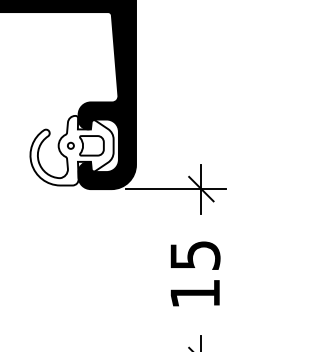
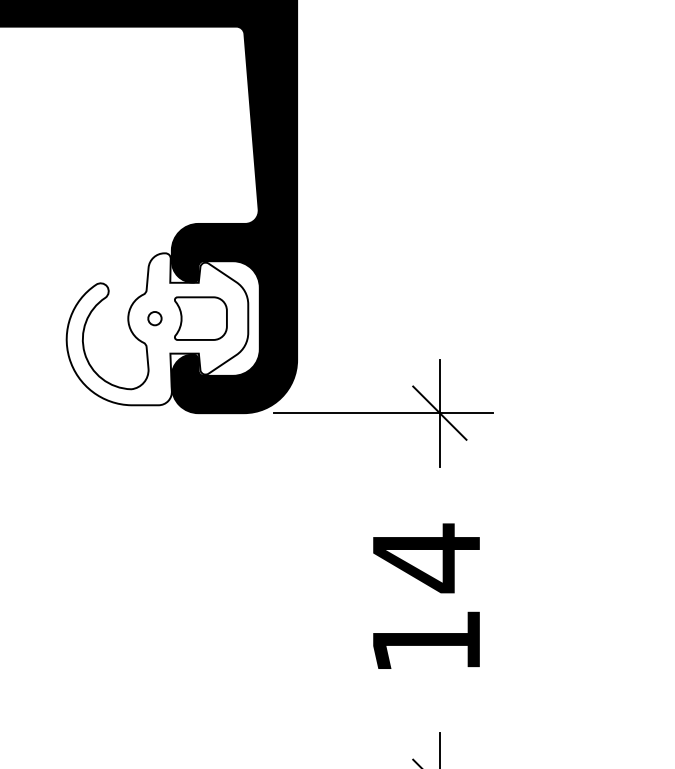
text: (195, 255) -> (427, 558), 15 -> 14

